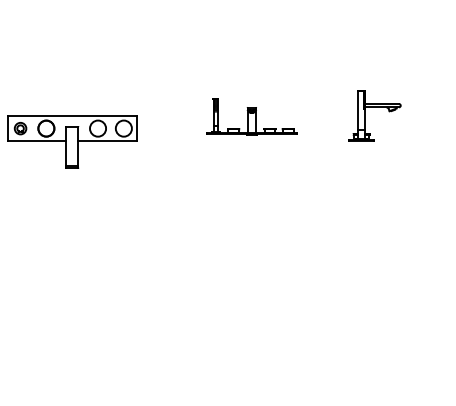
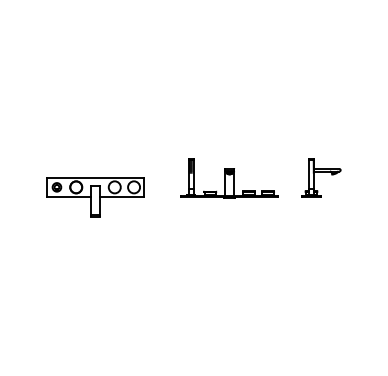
part: (251, 116) -> (229, 178), size x1.43

